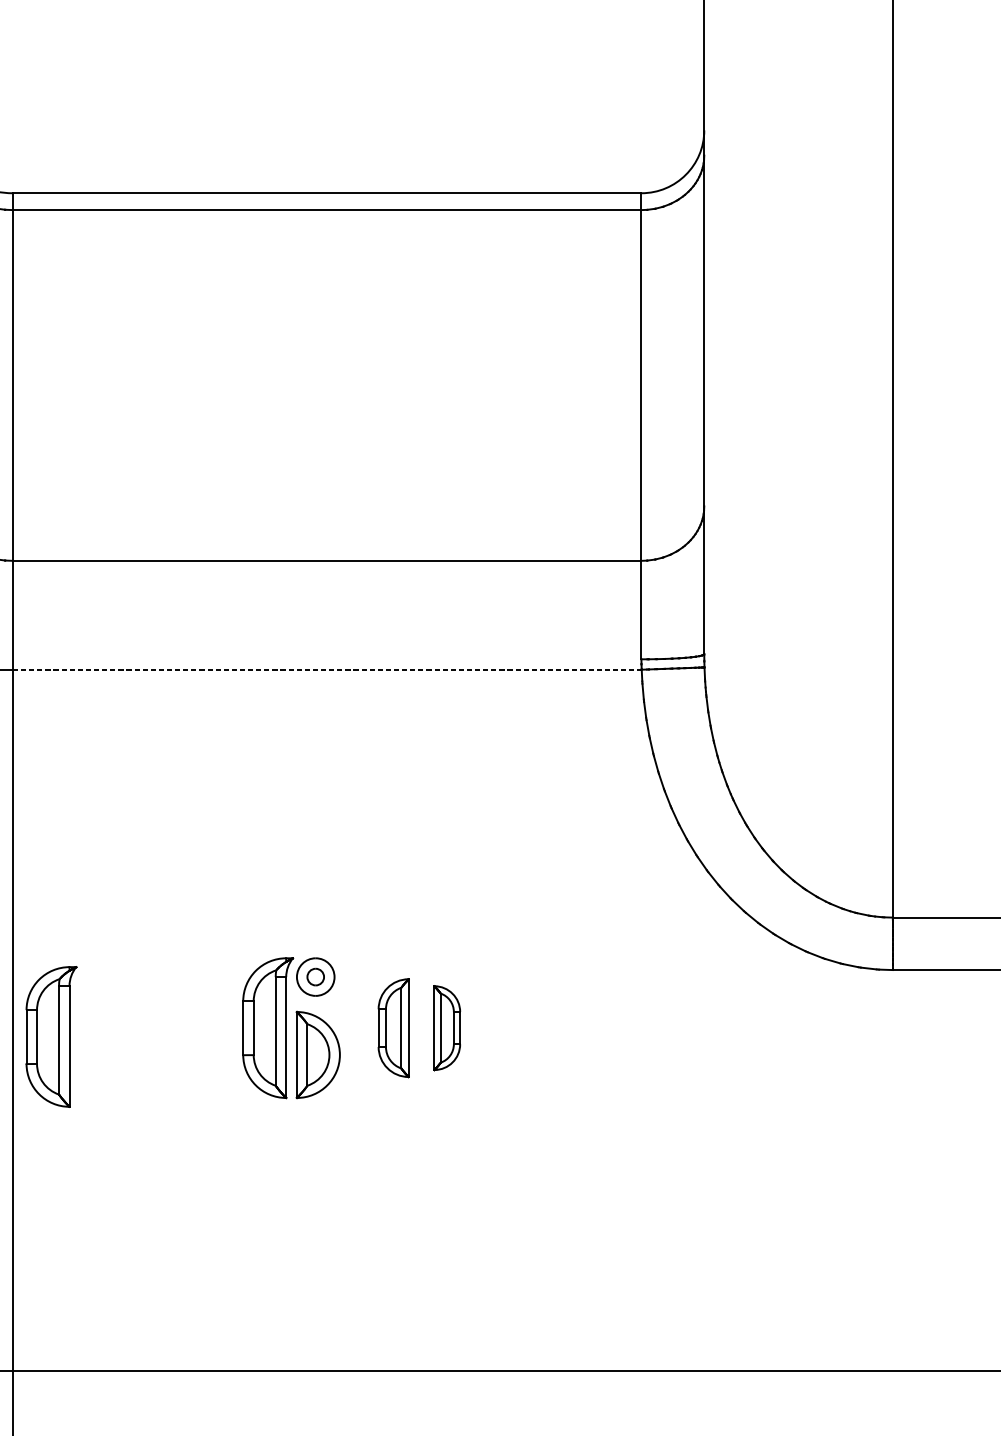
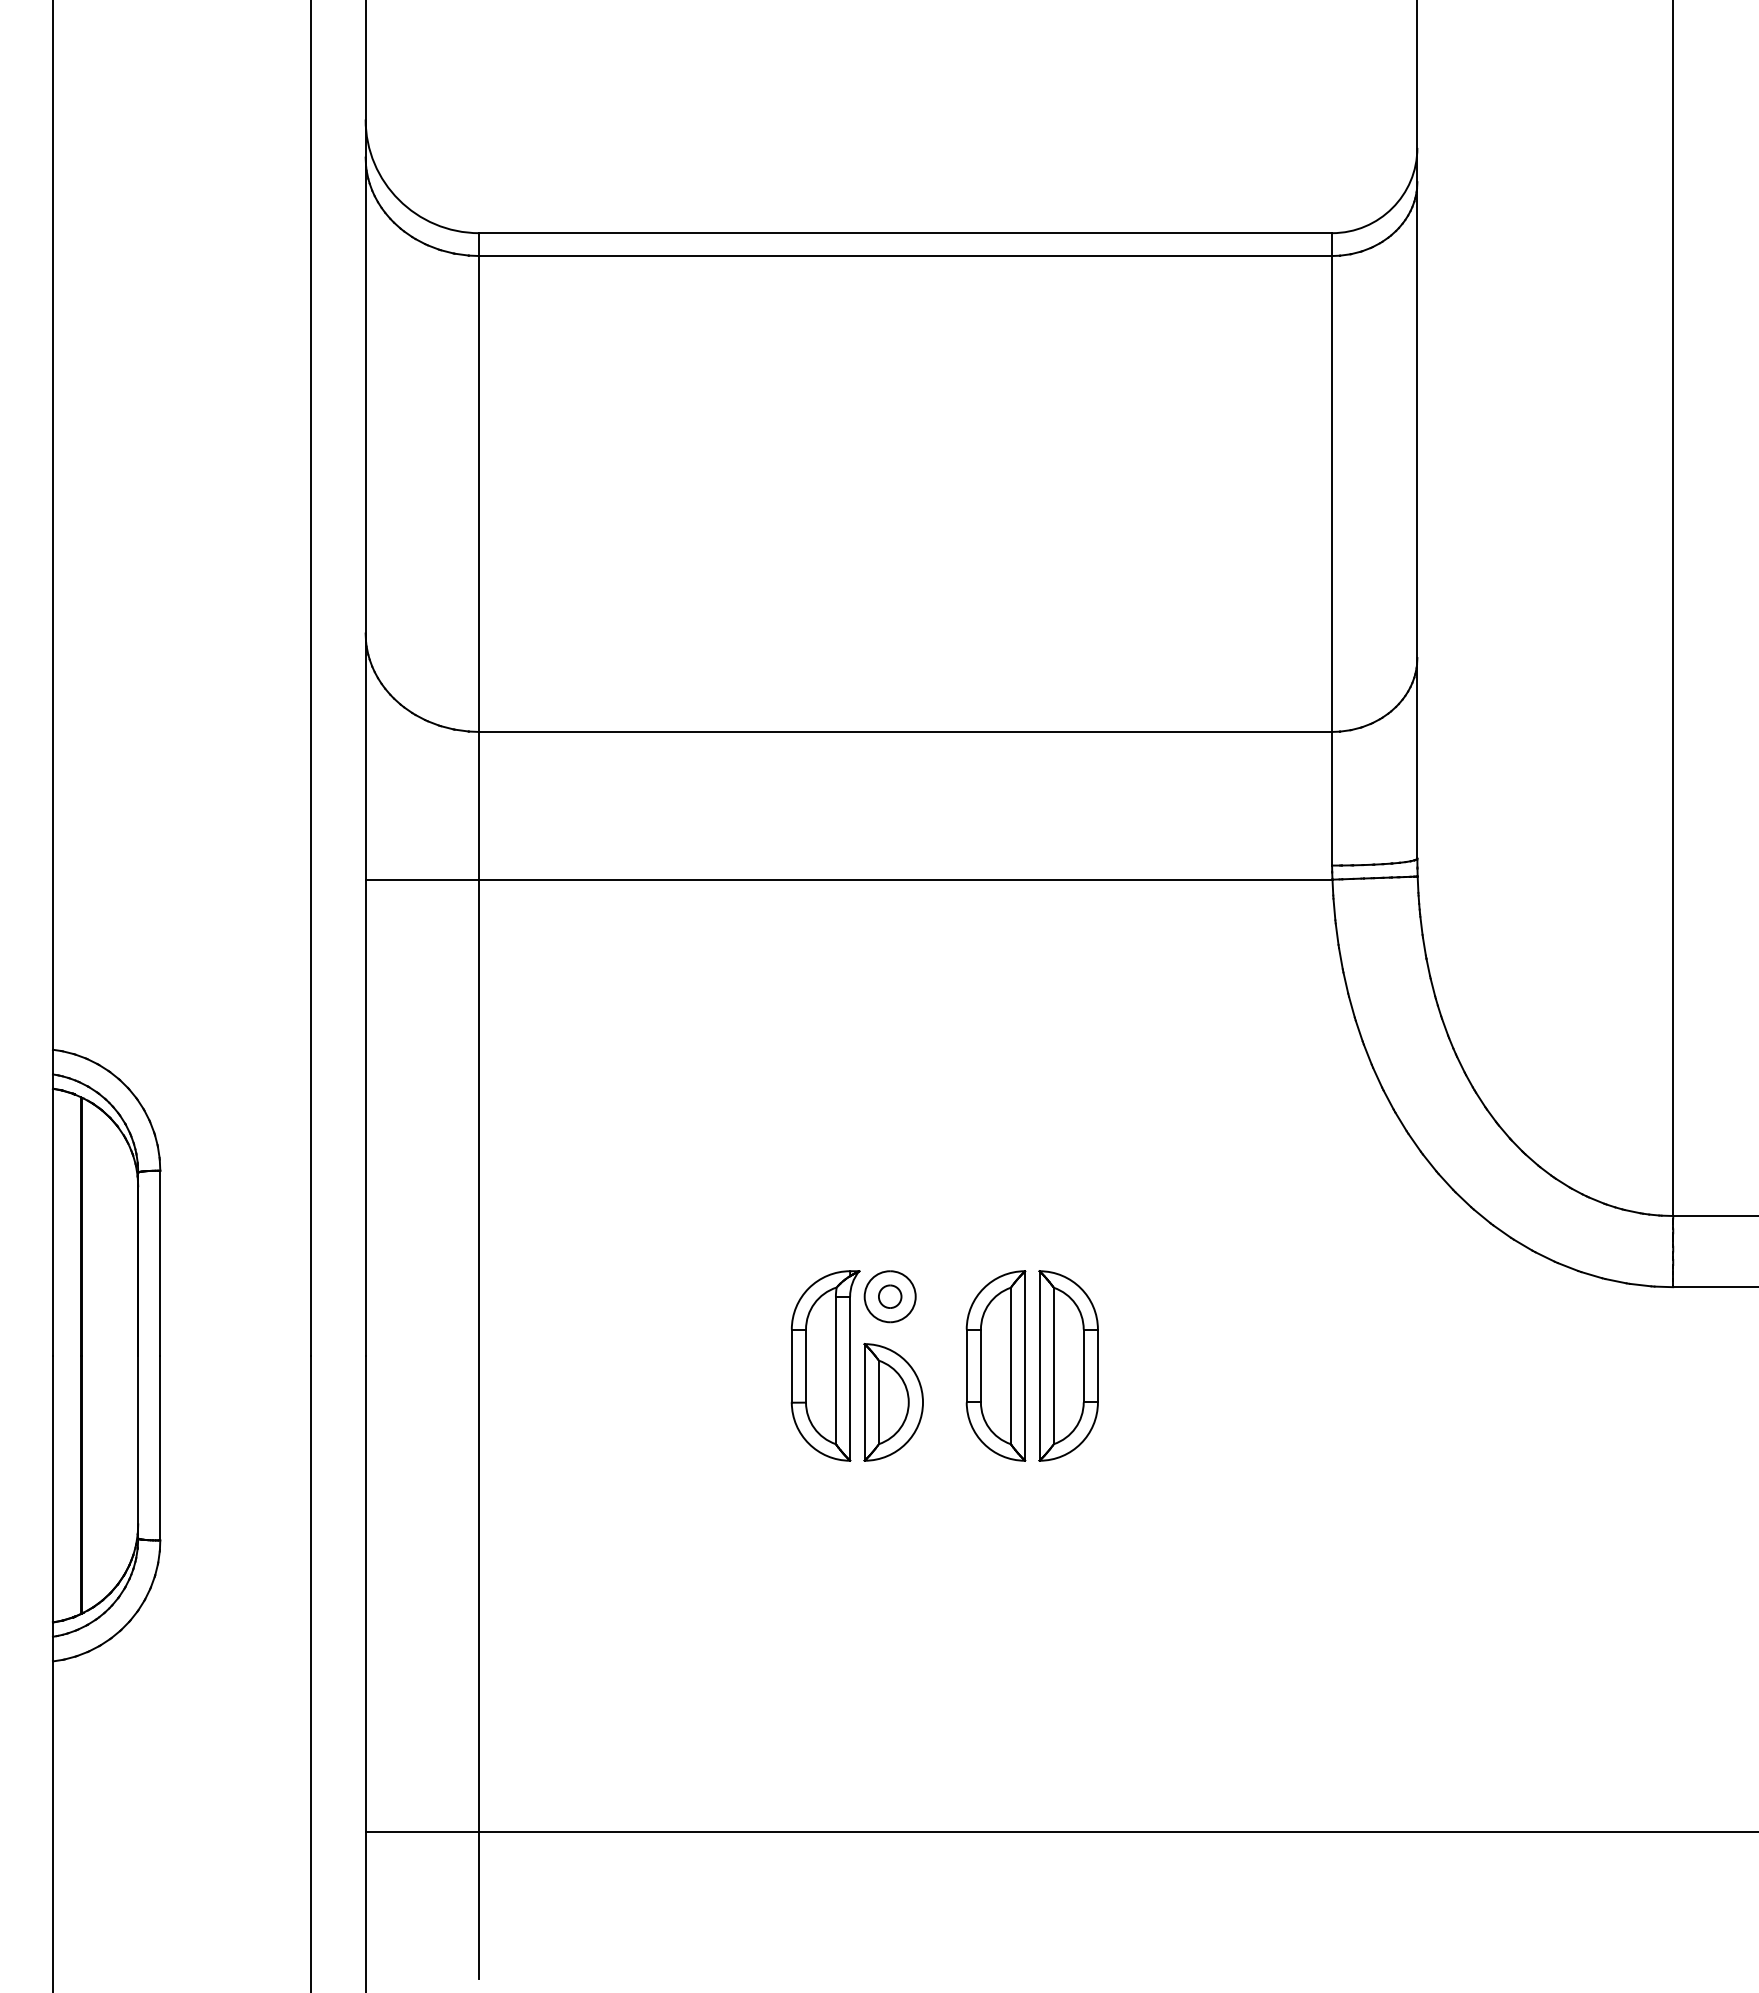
line: (327, 669) -> (905, 879), dashed -> solid
part: (393, 1027) -> (995, 1365), size x1.43
part: (447, 1027) -> (1068, 1365), size x1.67
part: (51, 1036) -> (531, 1377), removed

